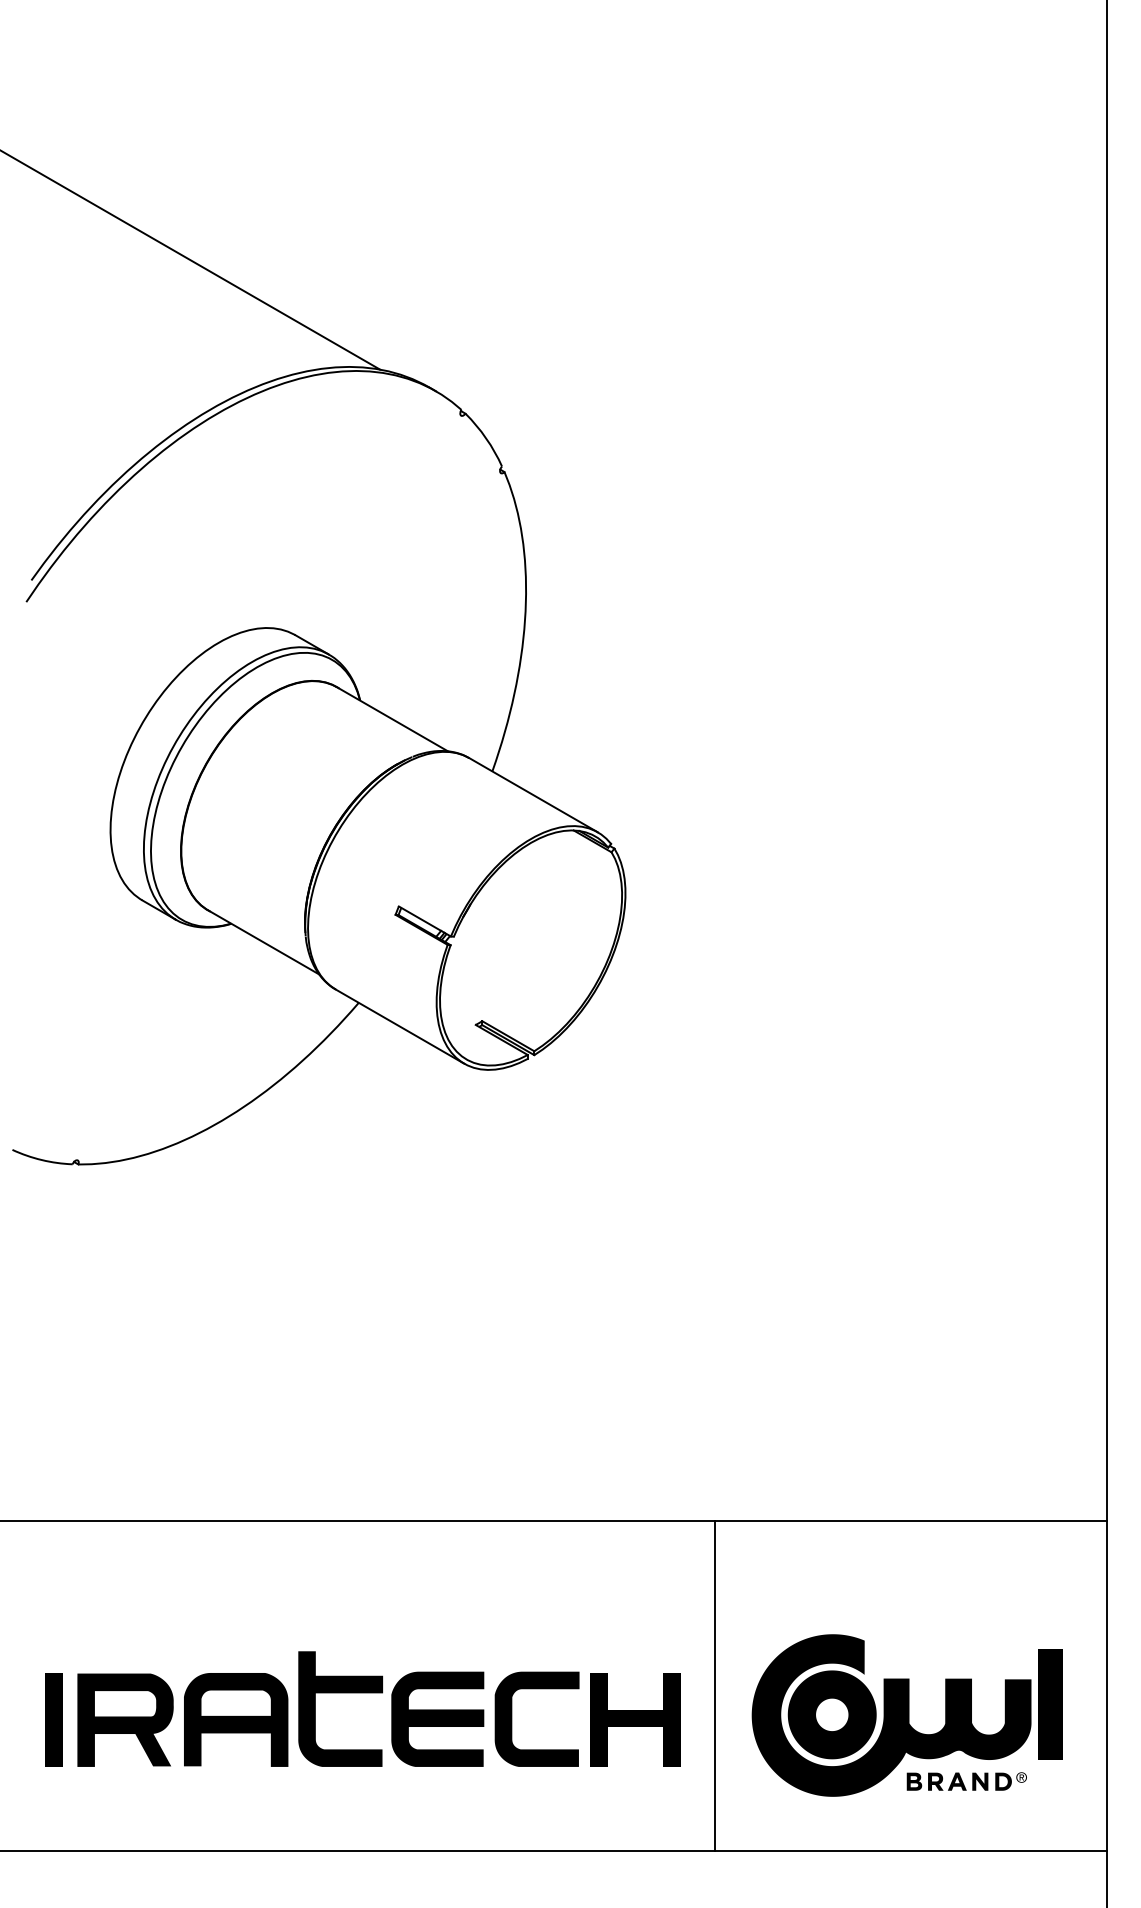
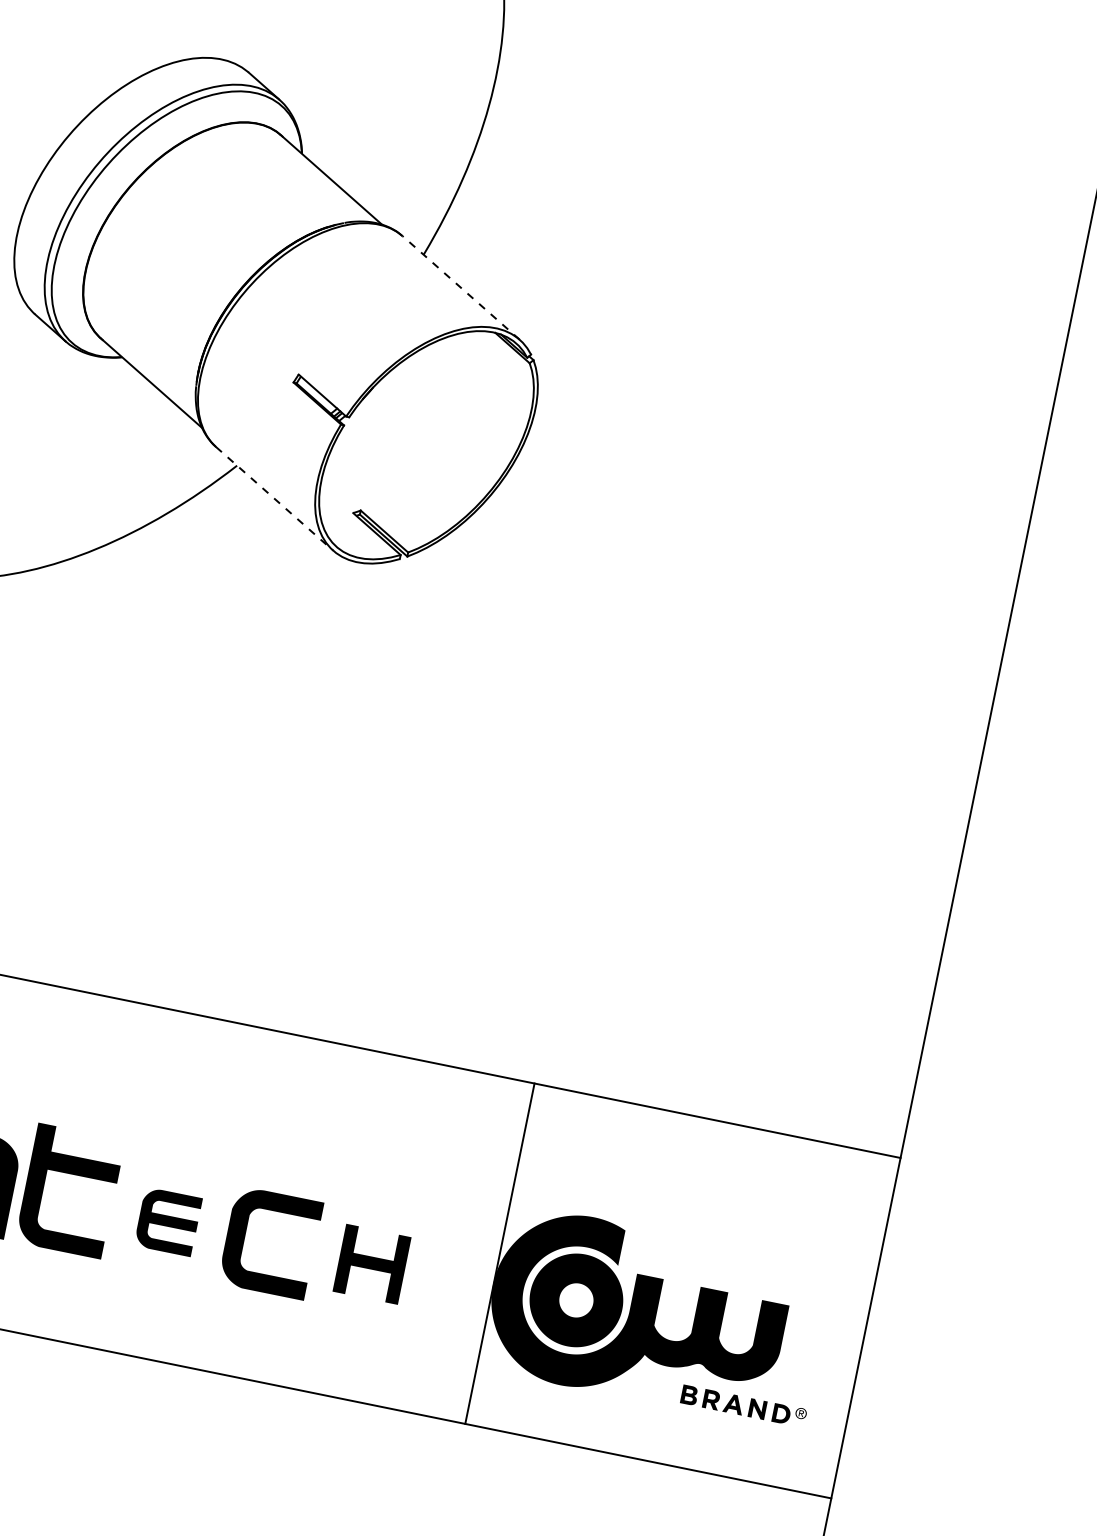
line: (533, 794) -> (461, 287), solid -> dashed
line: (400, 1026) -> (275, 498), solid -> dashed
line: (715, 1685) -> (500, 1253), moved
fill: (1050, 1704) -> (803, 1335), removed
part: (437, 1718) -> (168, 1221), size x0.6
part: (635, 1719) -> (372, 1263), size x0.7
part: (966, 1781) -> (743, 1406), moved

